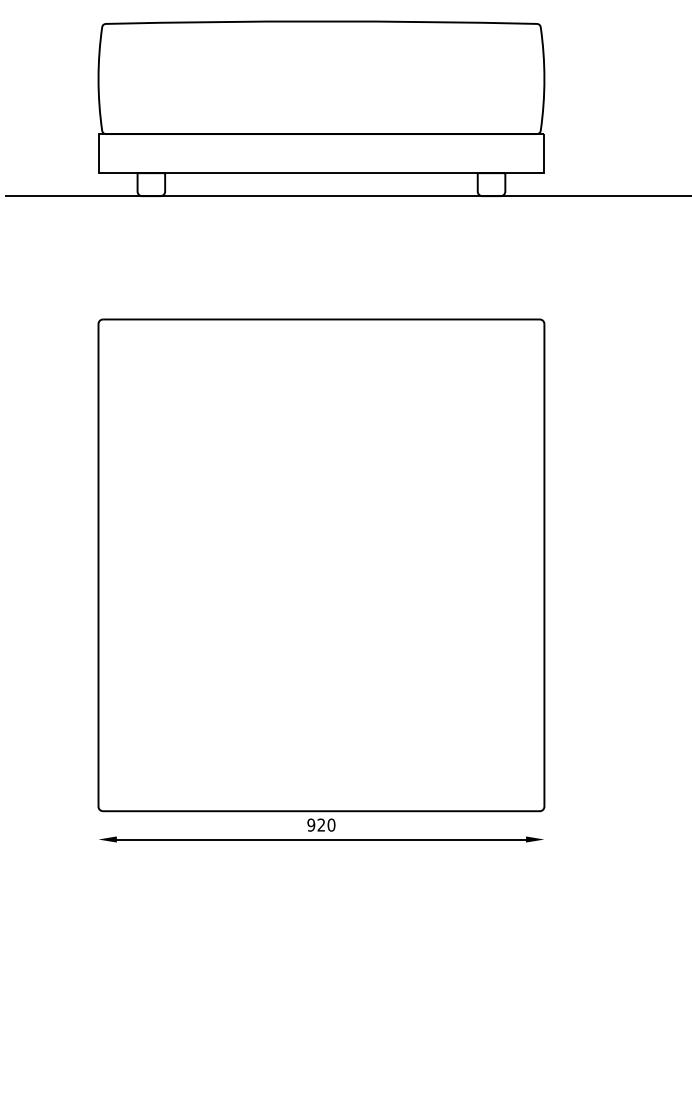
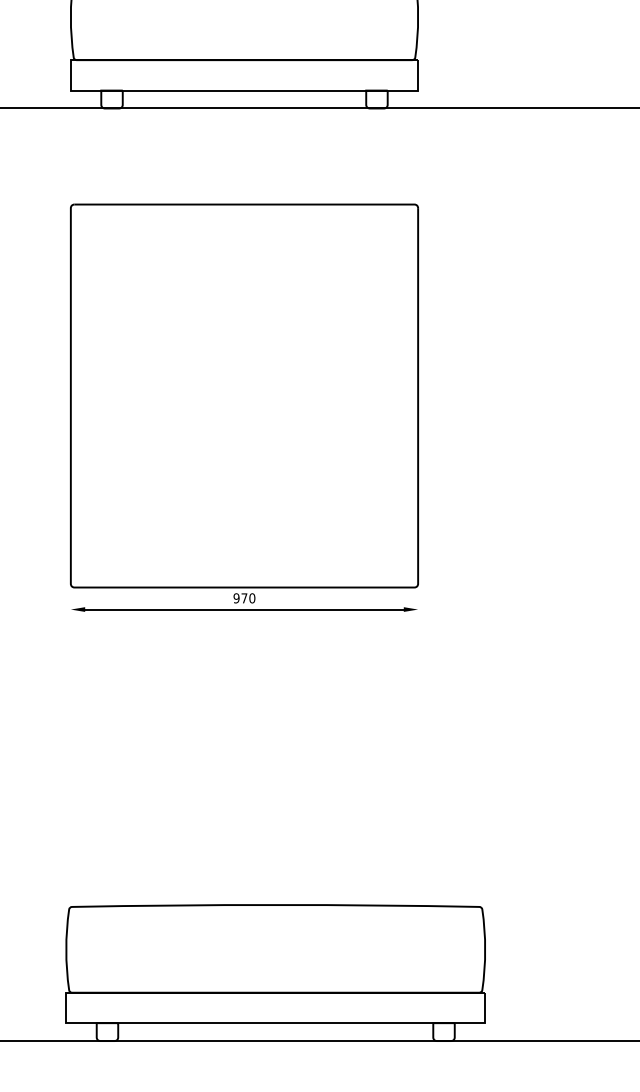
text: (321, 825) -> (244, 598), 920 -> 970

